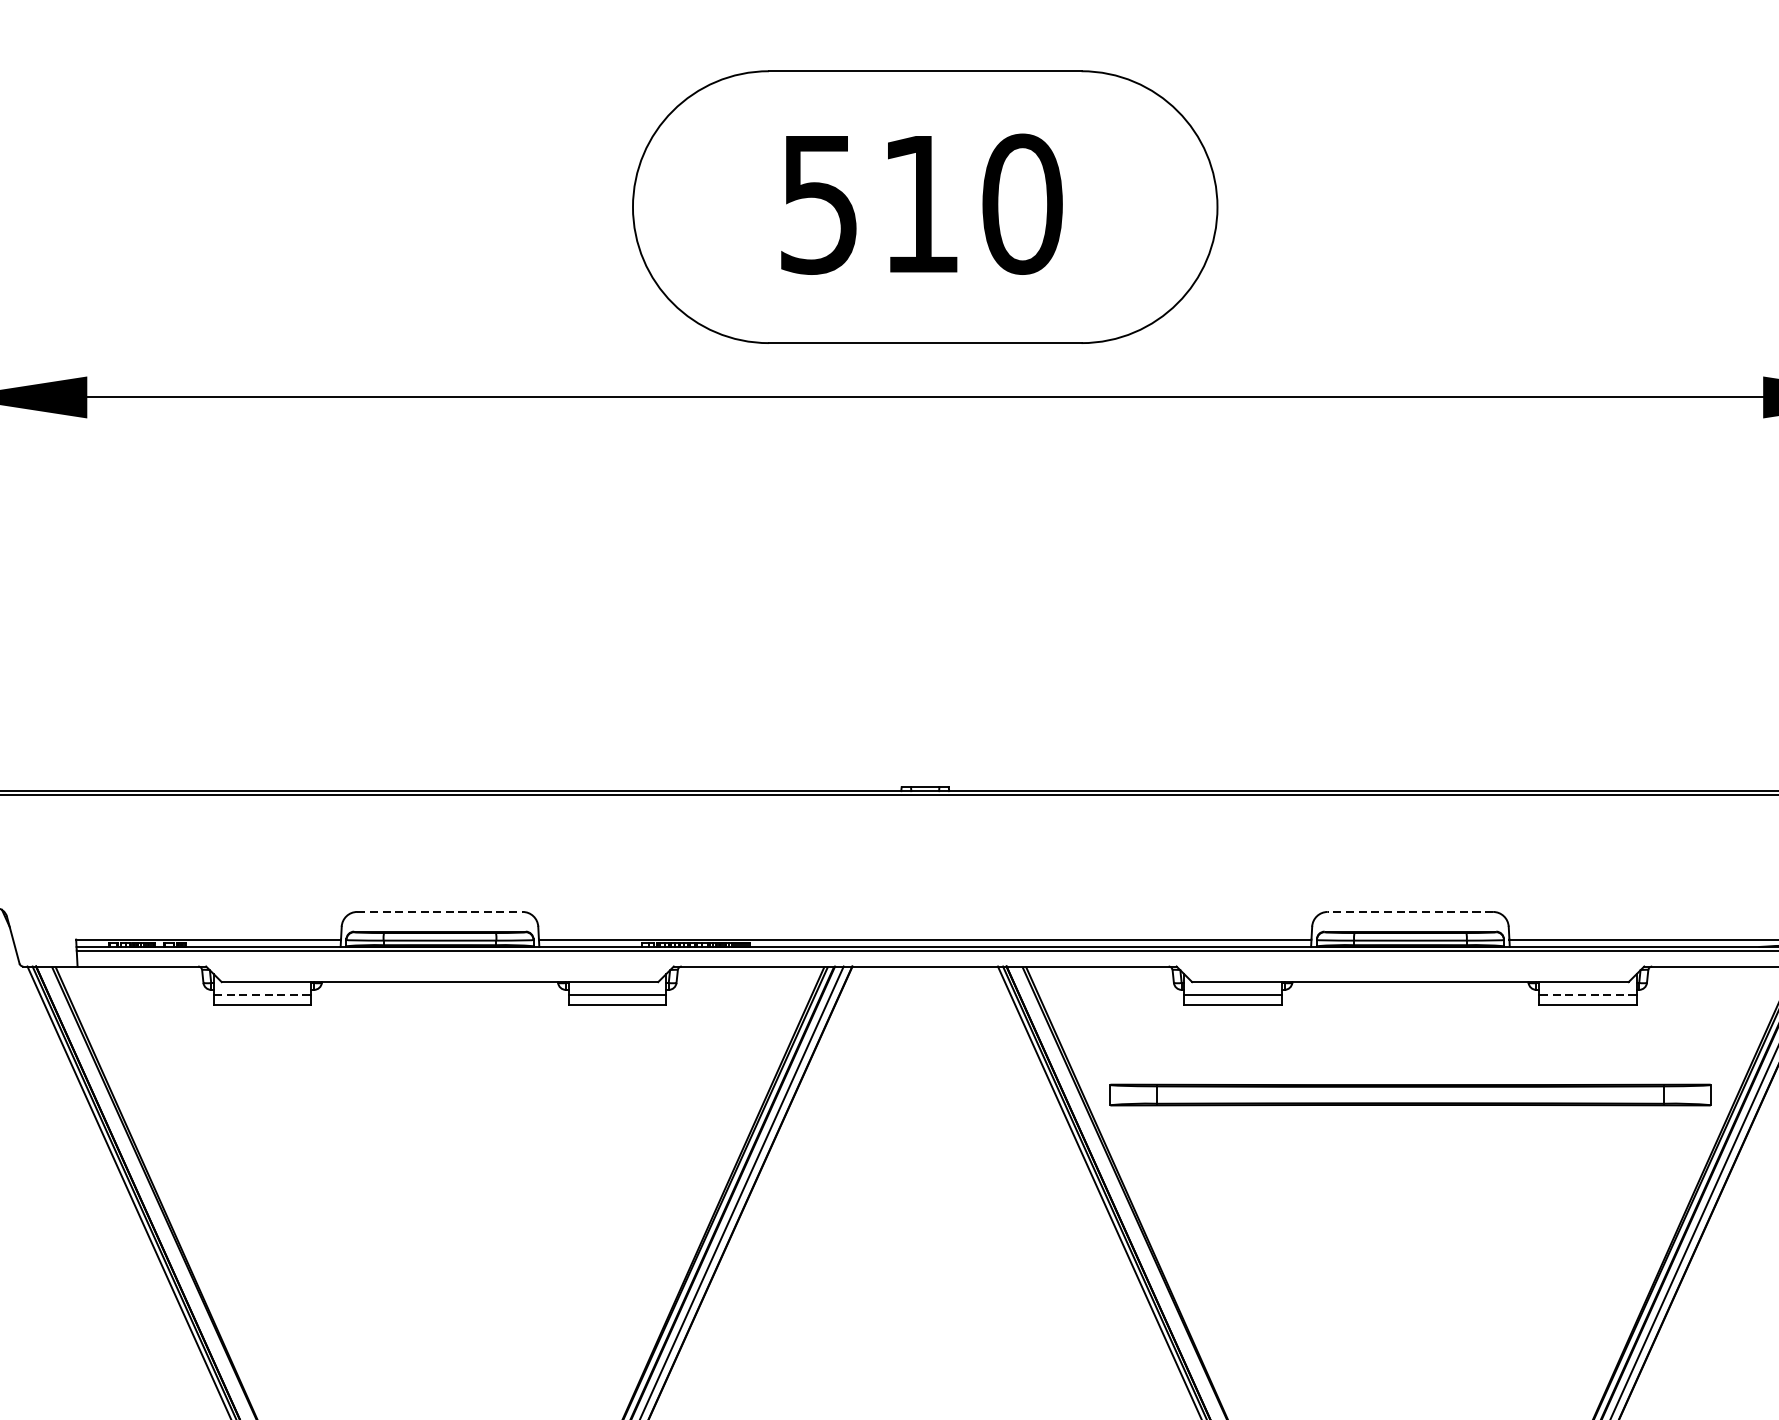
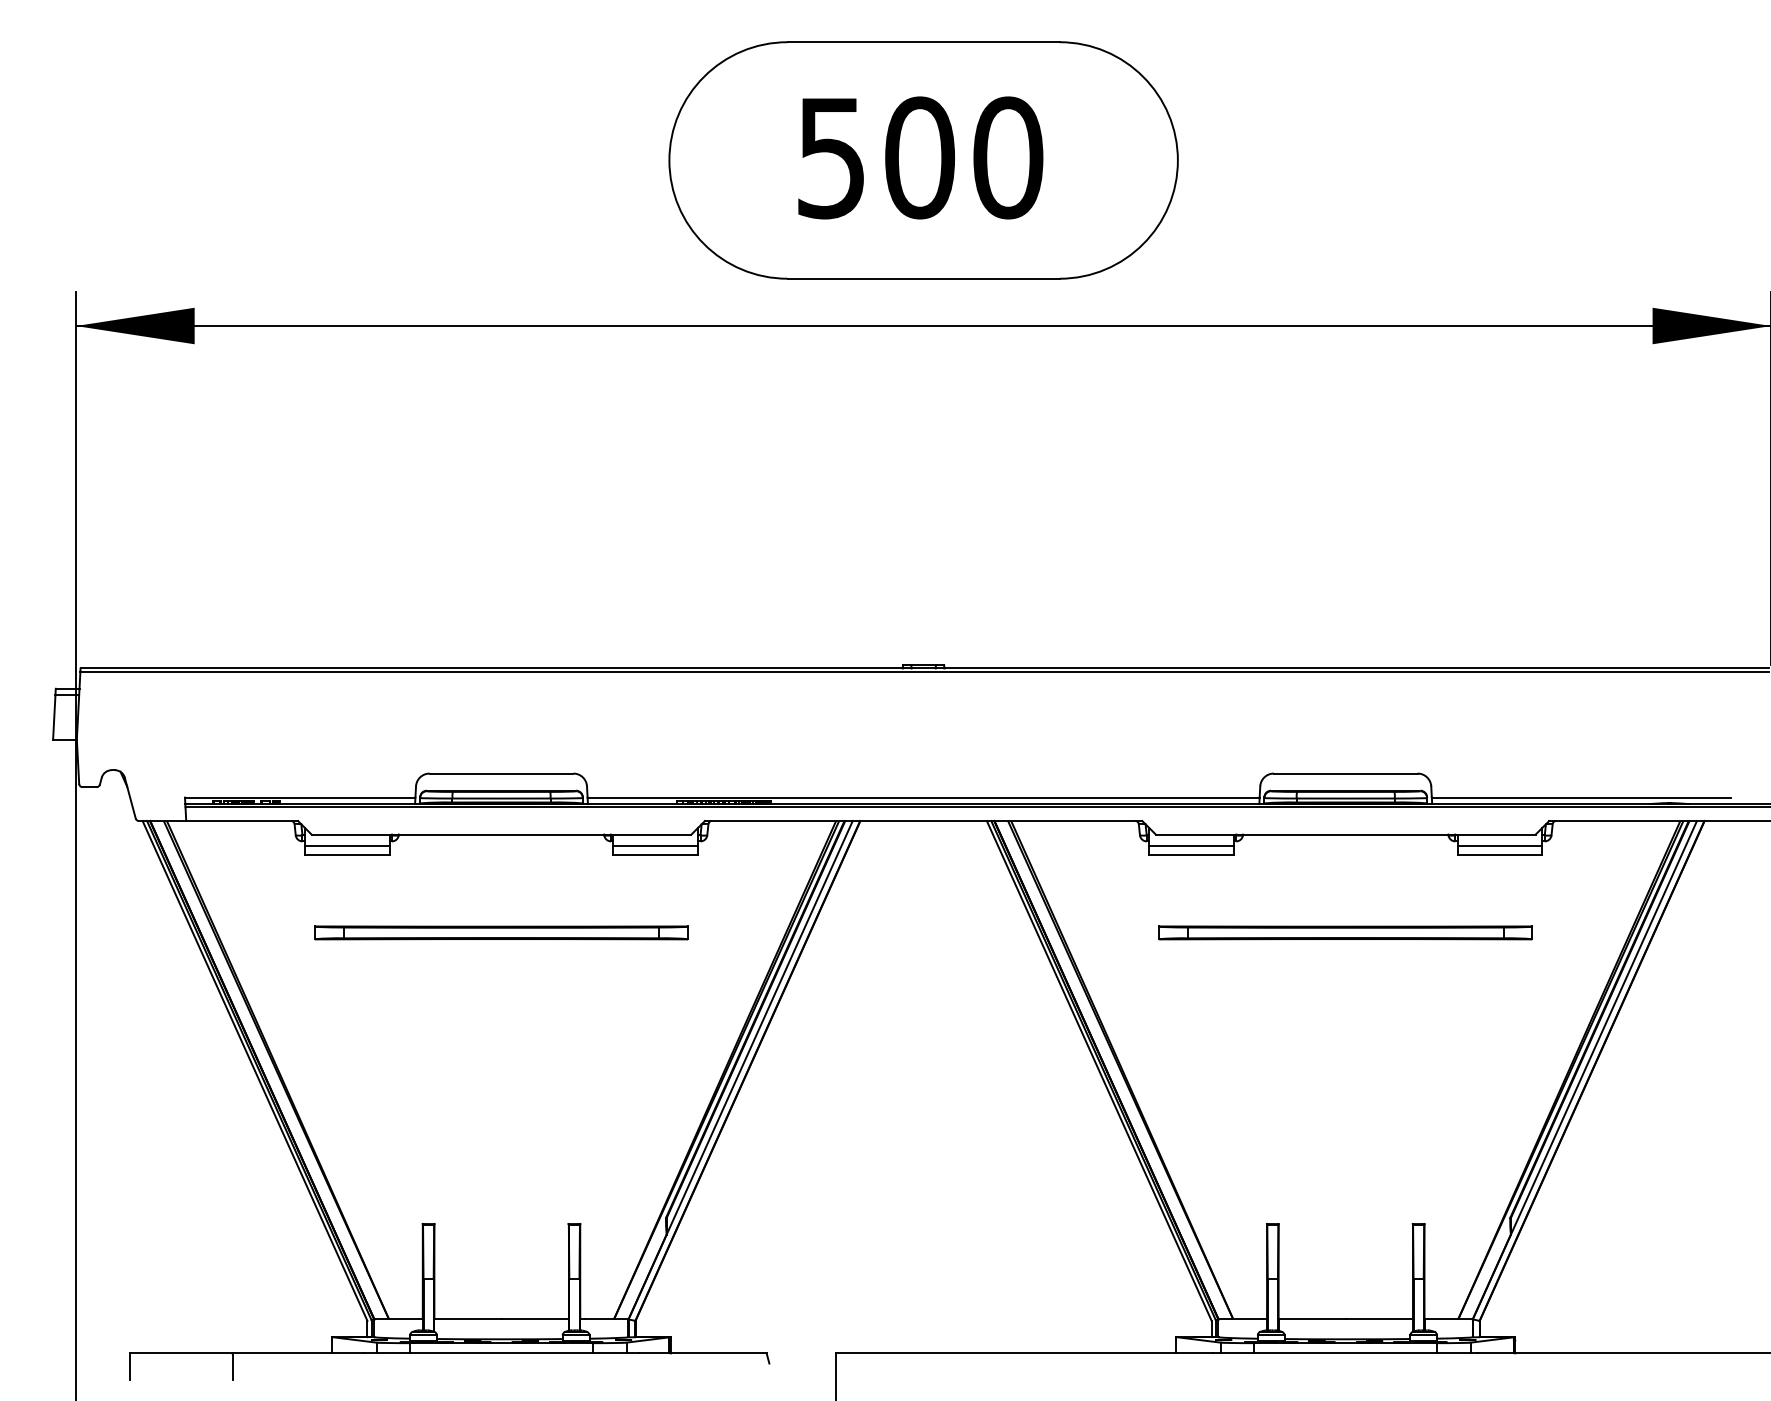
text: (921, 203) -> (920, 157), 510 -> 500
line: (439, 911) -> (501, 773), dashed -> solid
line: (1410, 911) -> (1345, 773), dashed -> solid
line: (262, 994) -> (347, 845), dashed -> solid
line: (1587, 994) -> (1499, 845), dashed -> solid
part: (439, 1094) -> (501, 932), added
part: (1410, 1094) -> (1345, 932), size x0.71

